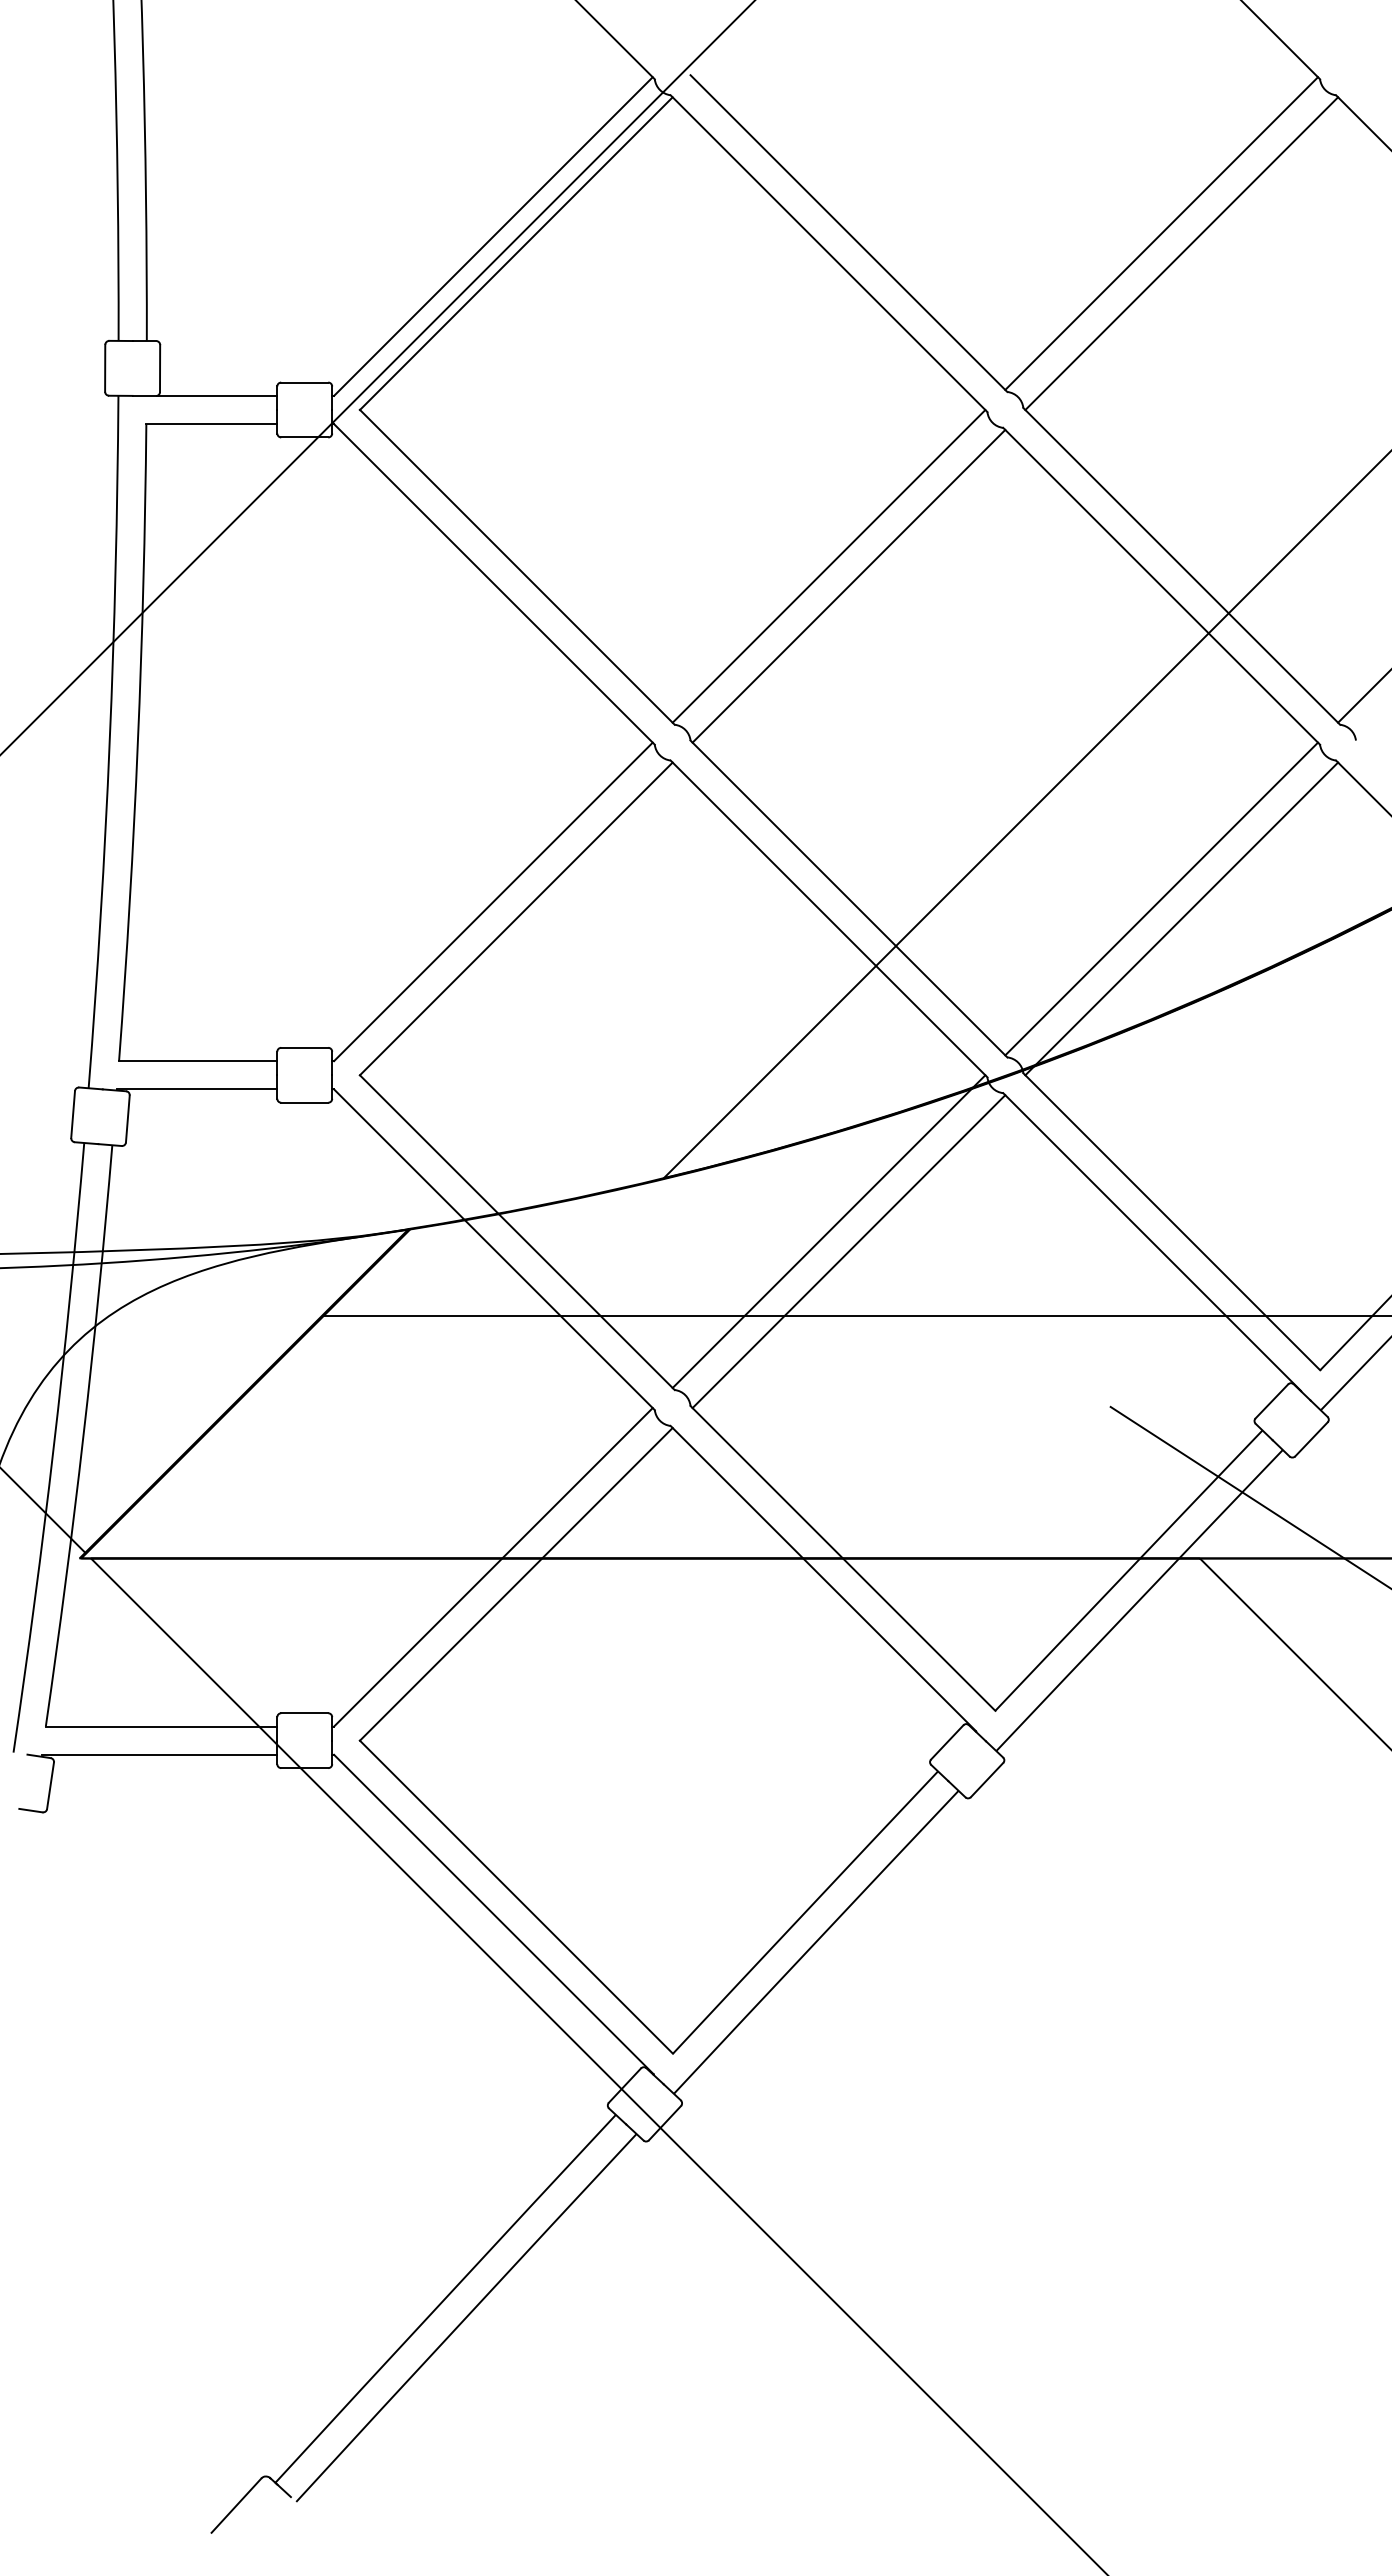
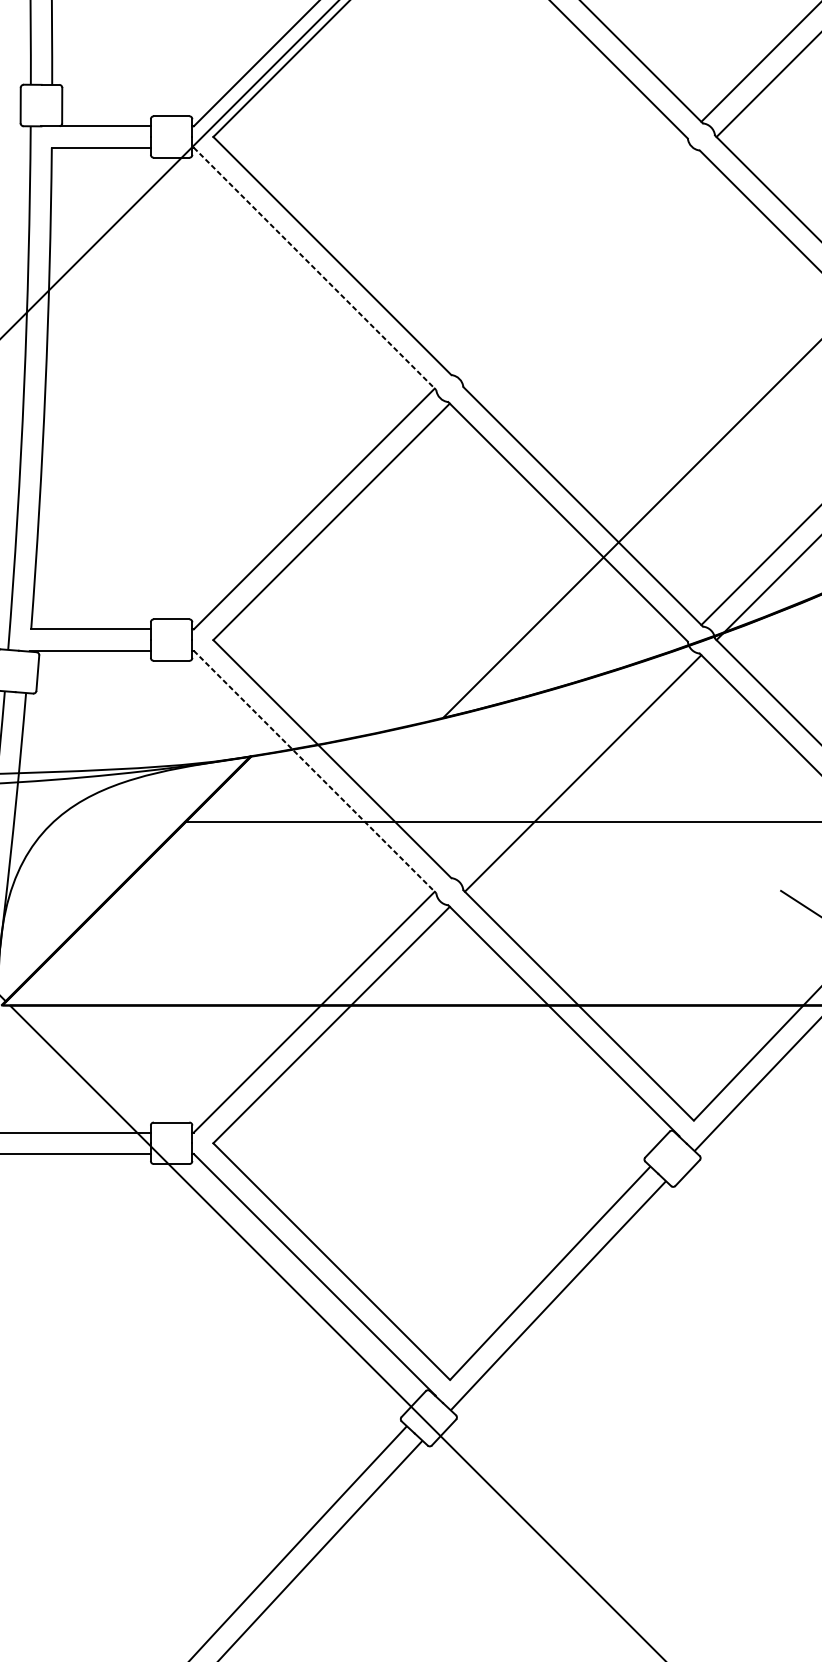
line: (828, 566) -> (567, 255), removed
line: (494, 584) -> (315, 268), solid -> dashed
line: (848, 585) -> (582, 269), removed
line: (828, 1231) -> (567, 758), removed
line: (494, 1249) -> (315, 771), solid -> dashed

